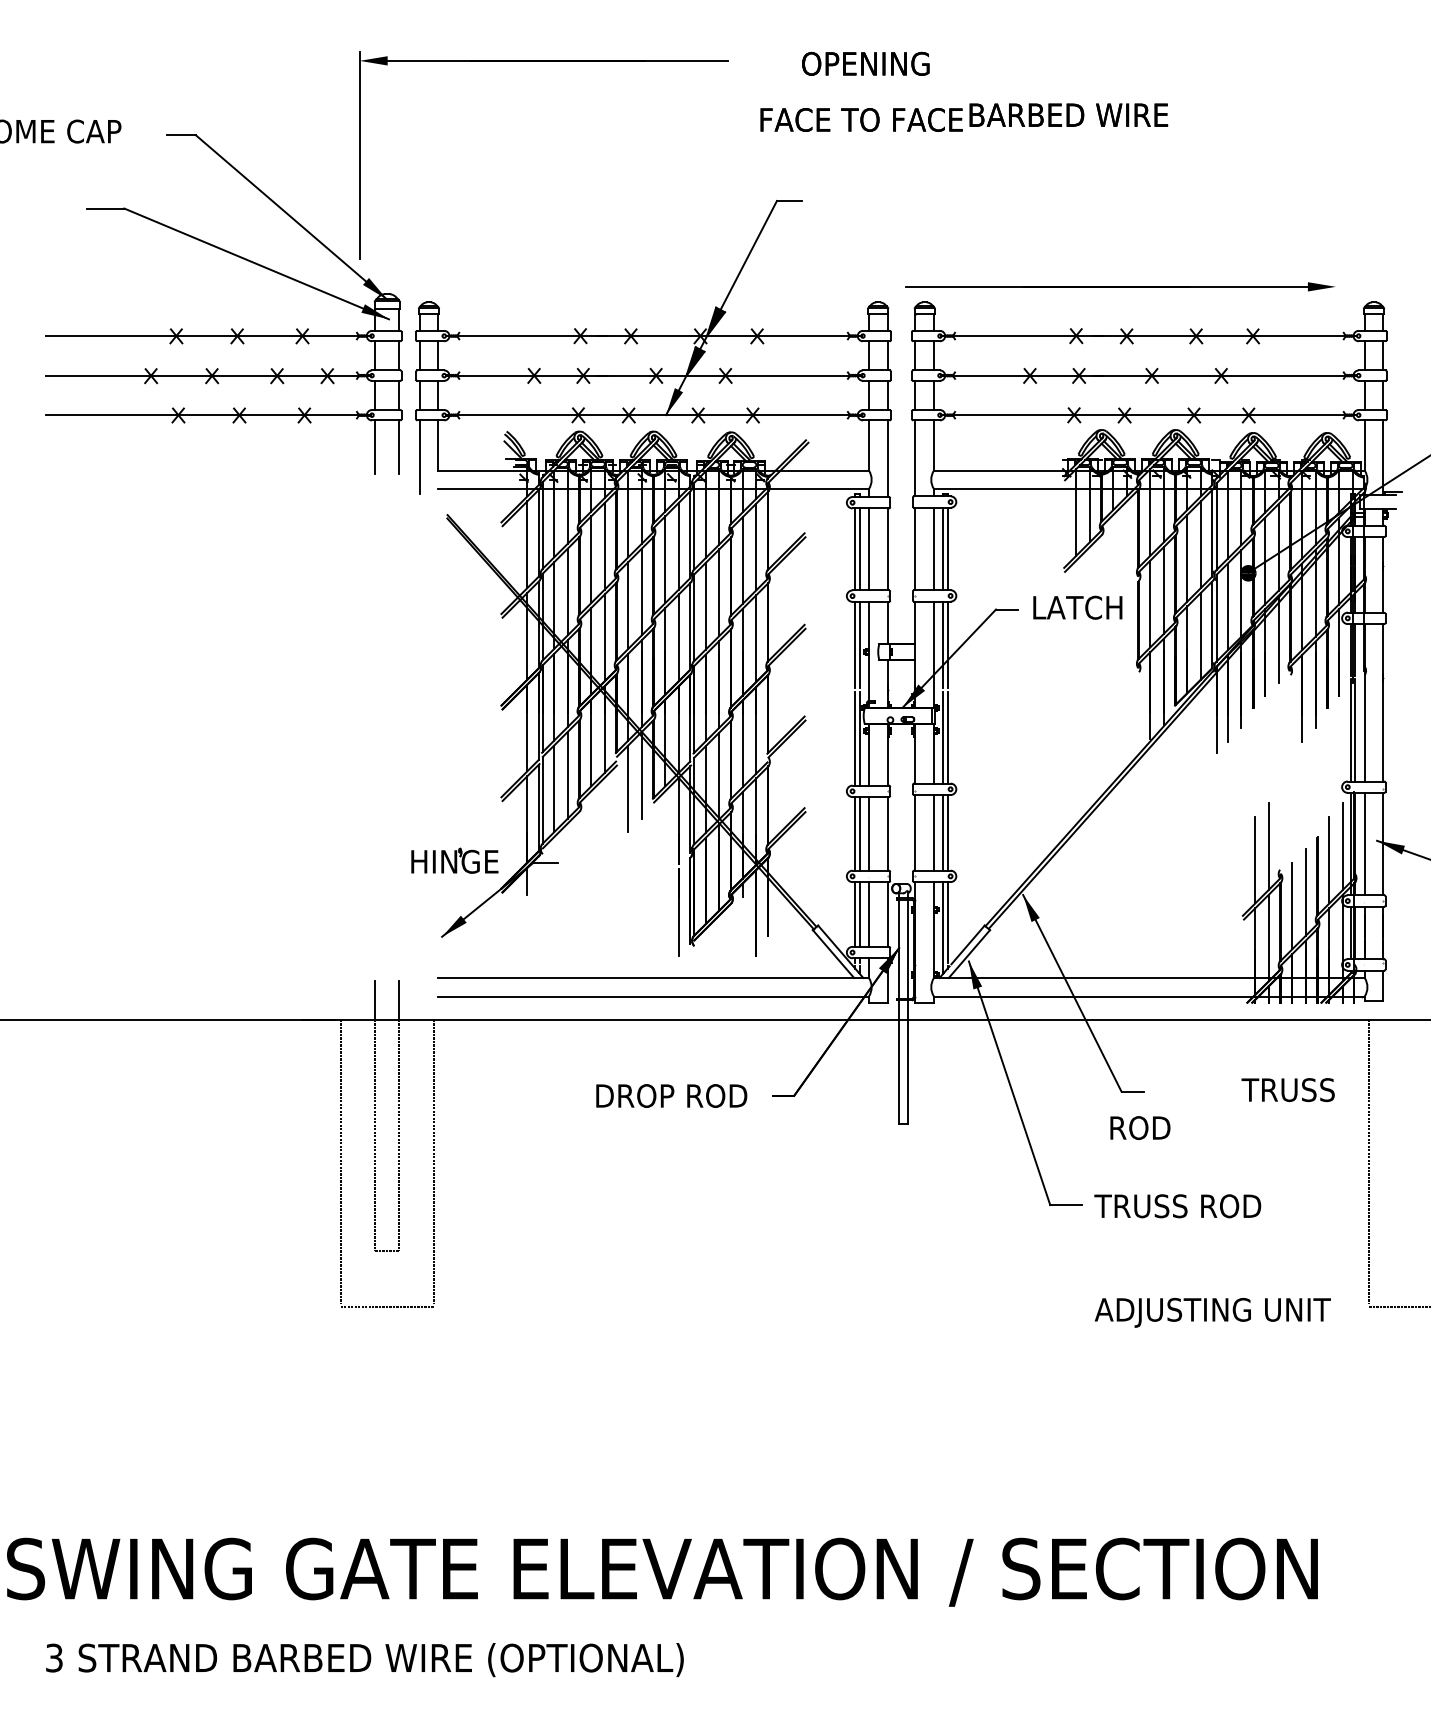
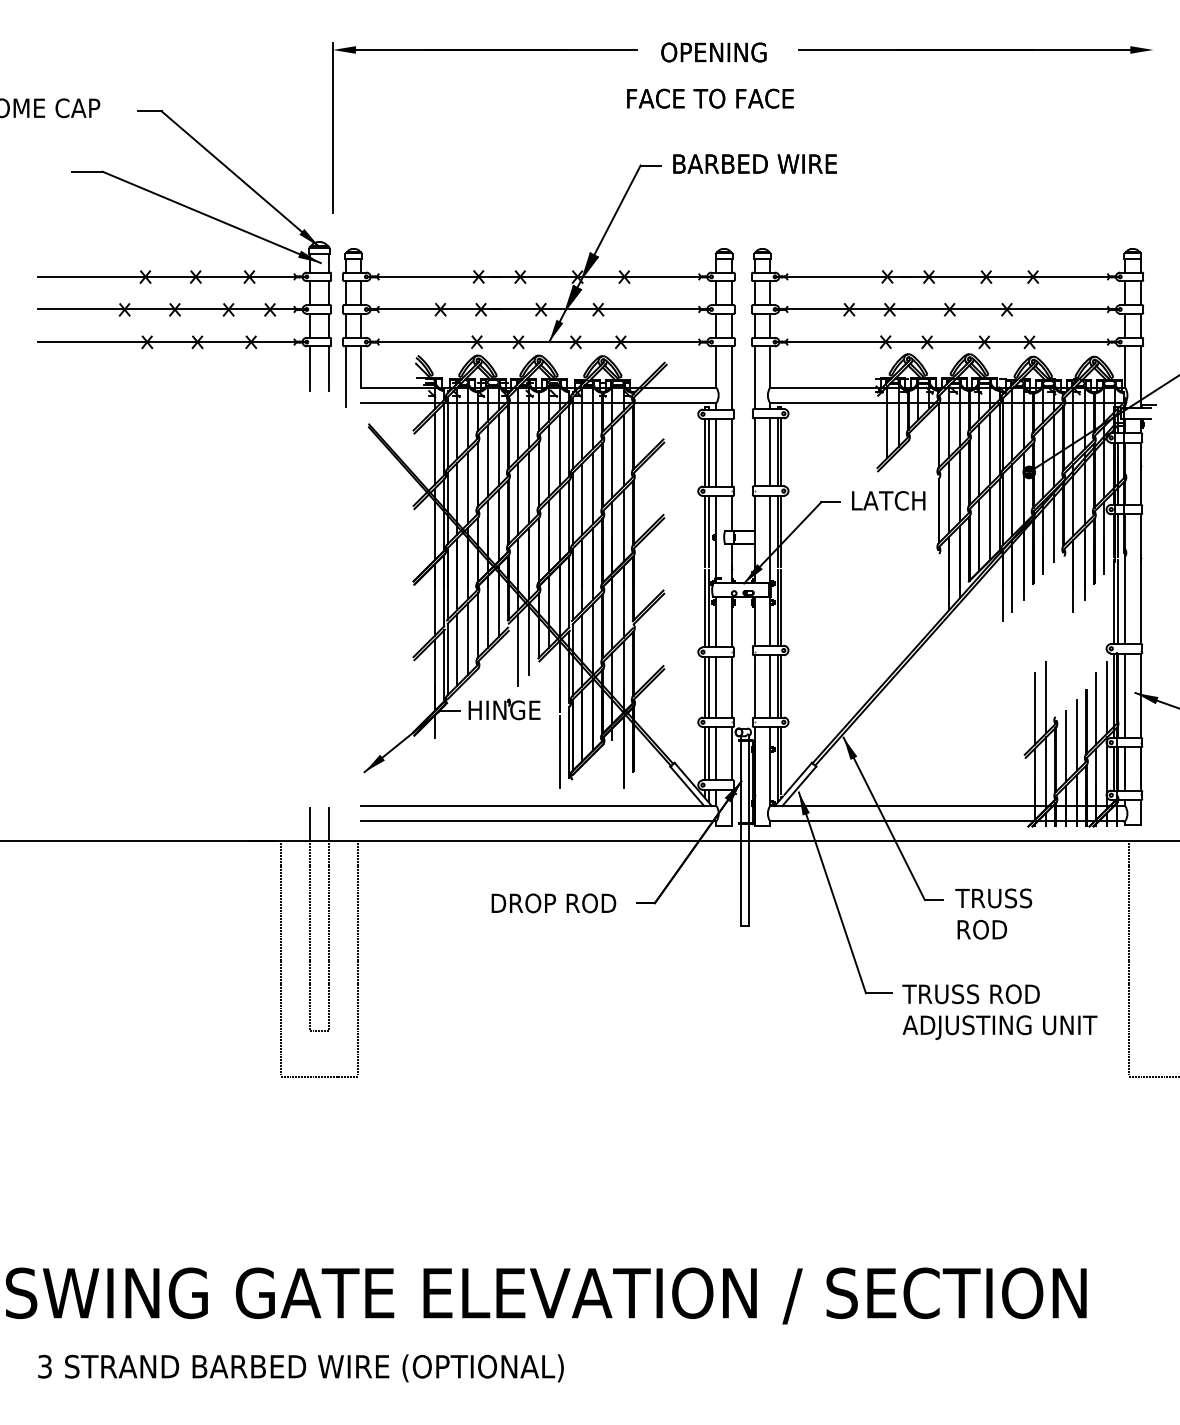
part: (543, 61) -> (484, 50), moved
text: (1068, 114) -> (754, 163), moved
part: (1120, 286) -> (975, 49), moved
part: (454, 860) -> (504, 709), moved
text: (1287, 1090) -> (993, 898), moved
text: (1140, 1127) -> (982, 929), moved
text: (1212, 1312) -> (999, 1027), moved

